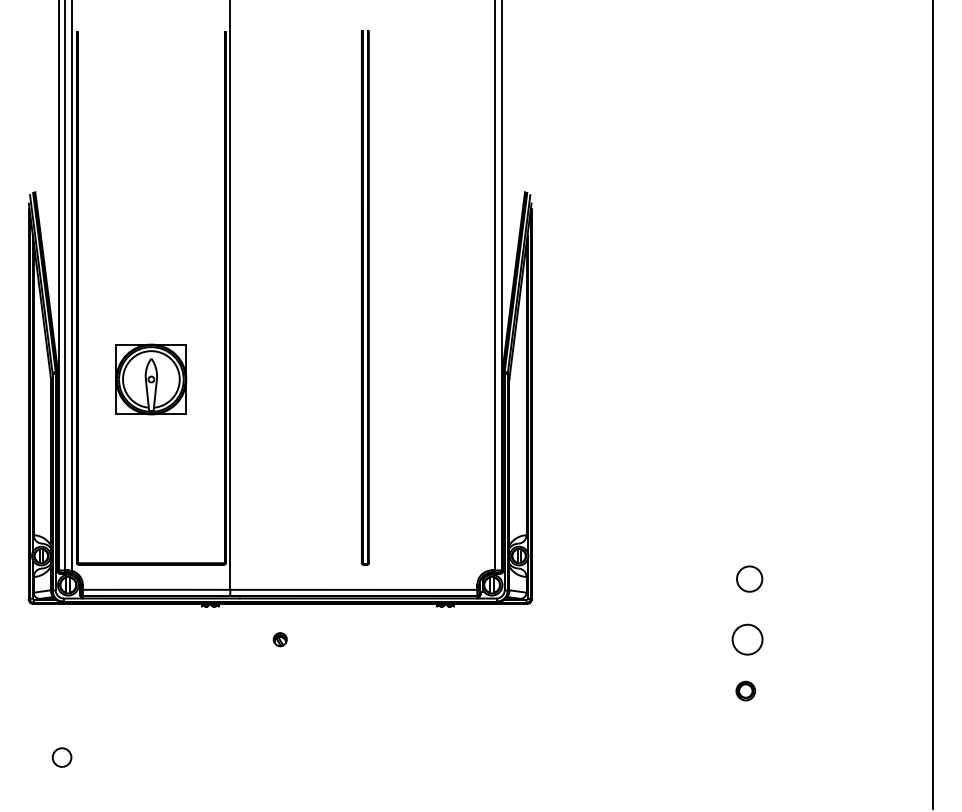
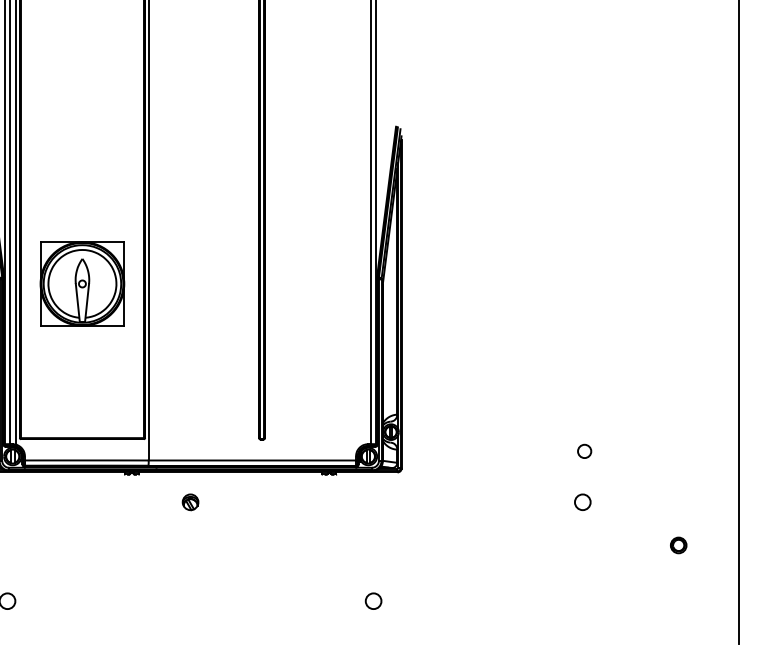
part: (151, 379) -> (82, 283), size x1.43
circle: (749, 578) -> (584, 450), size x0.62
part: (280, 639) -> (190, 502), size x1.43
circle: (747, 639) -> (582, 502), size x0.62
part: (745, 690) -> (678, 544), moved
circle: (498, 757) -> (373, 601), added

